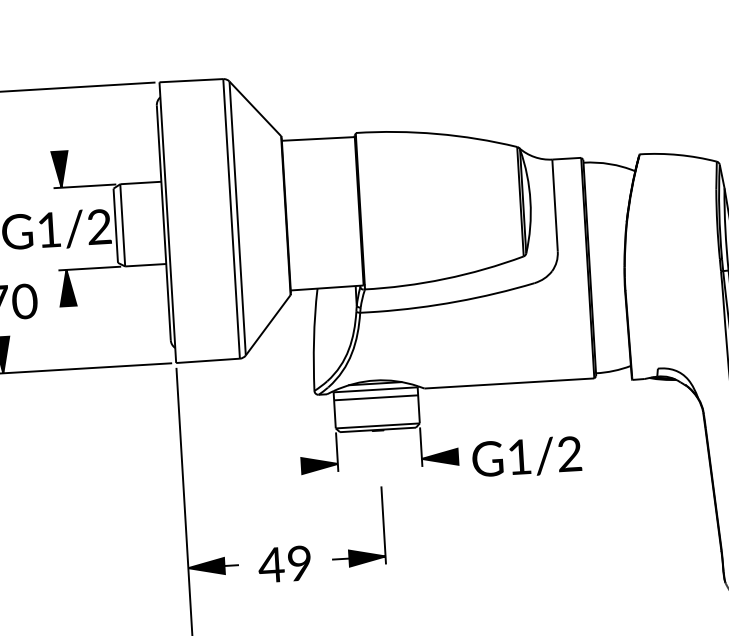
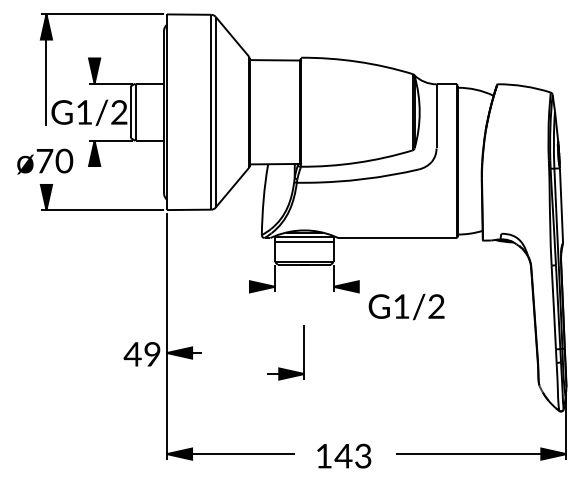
text: (526, 456) -> (406, 306), moved
part: (350, 549) -> (280, 367), moved
text: (283, 564) -> (141, 354), moved

